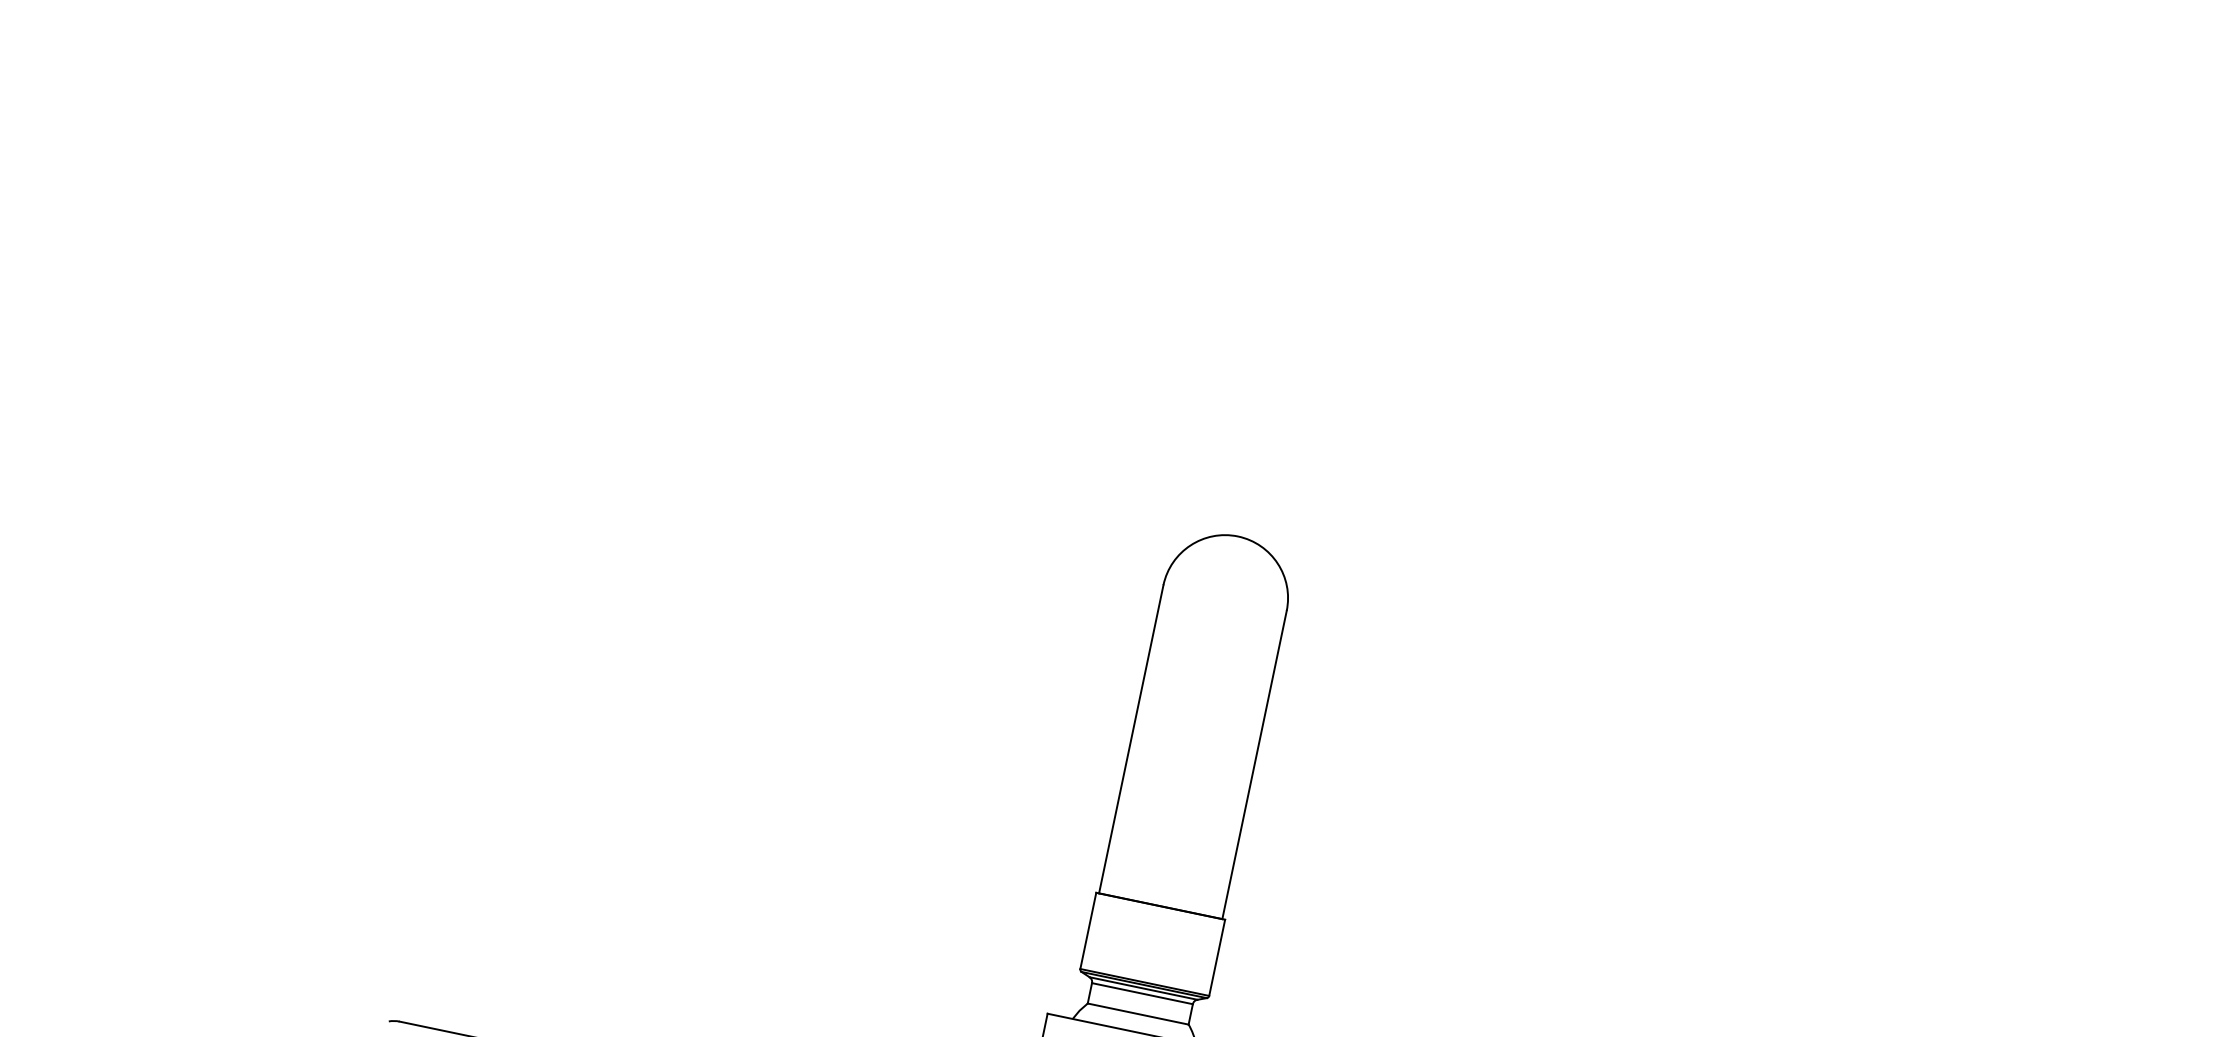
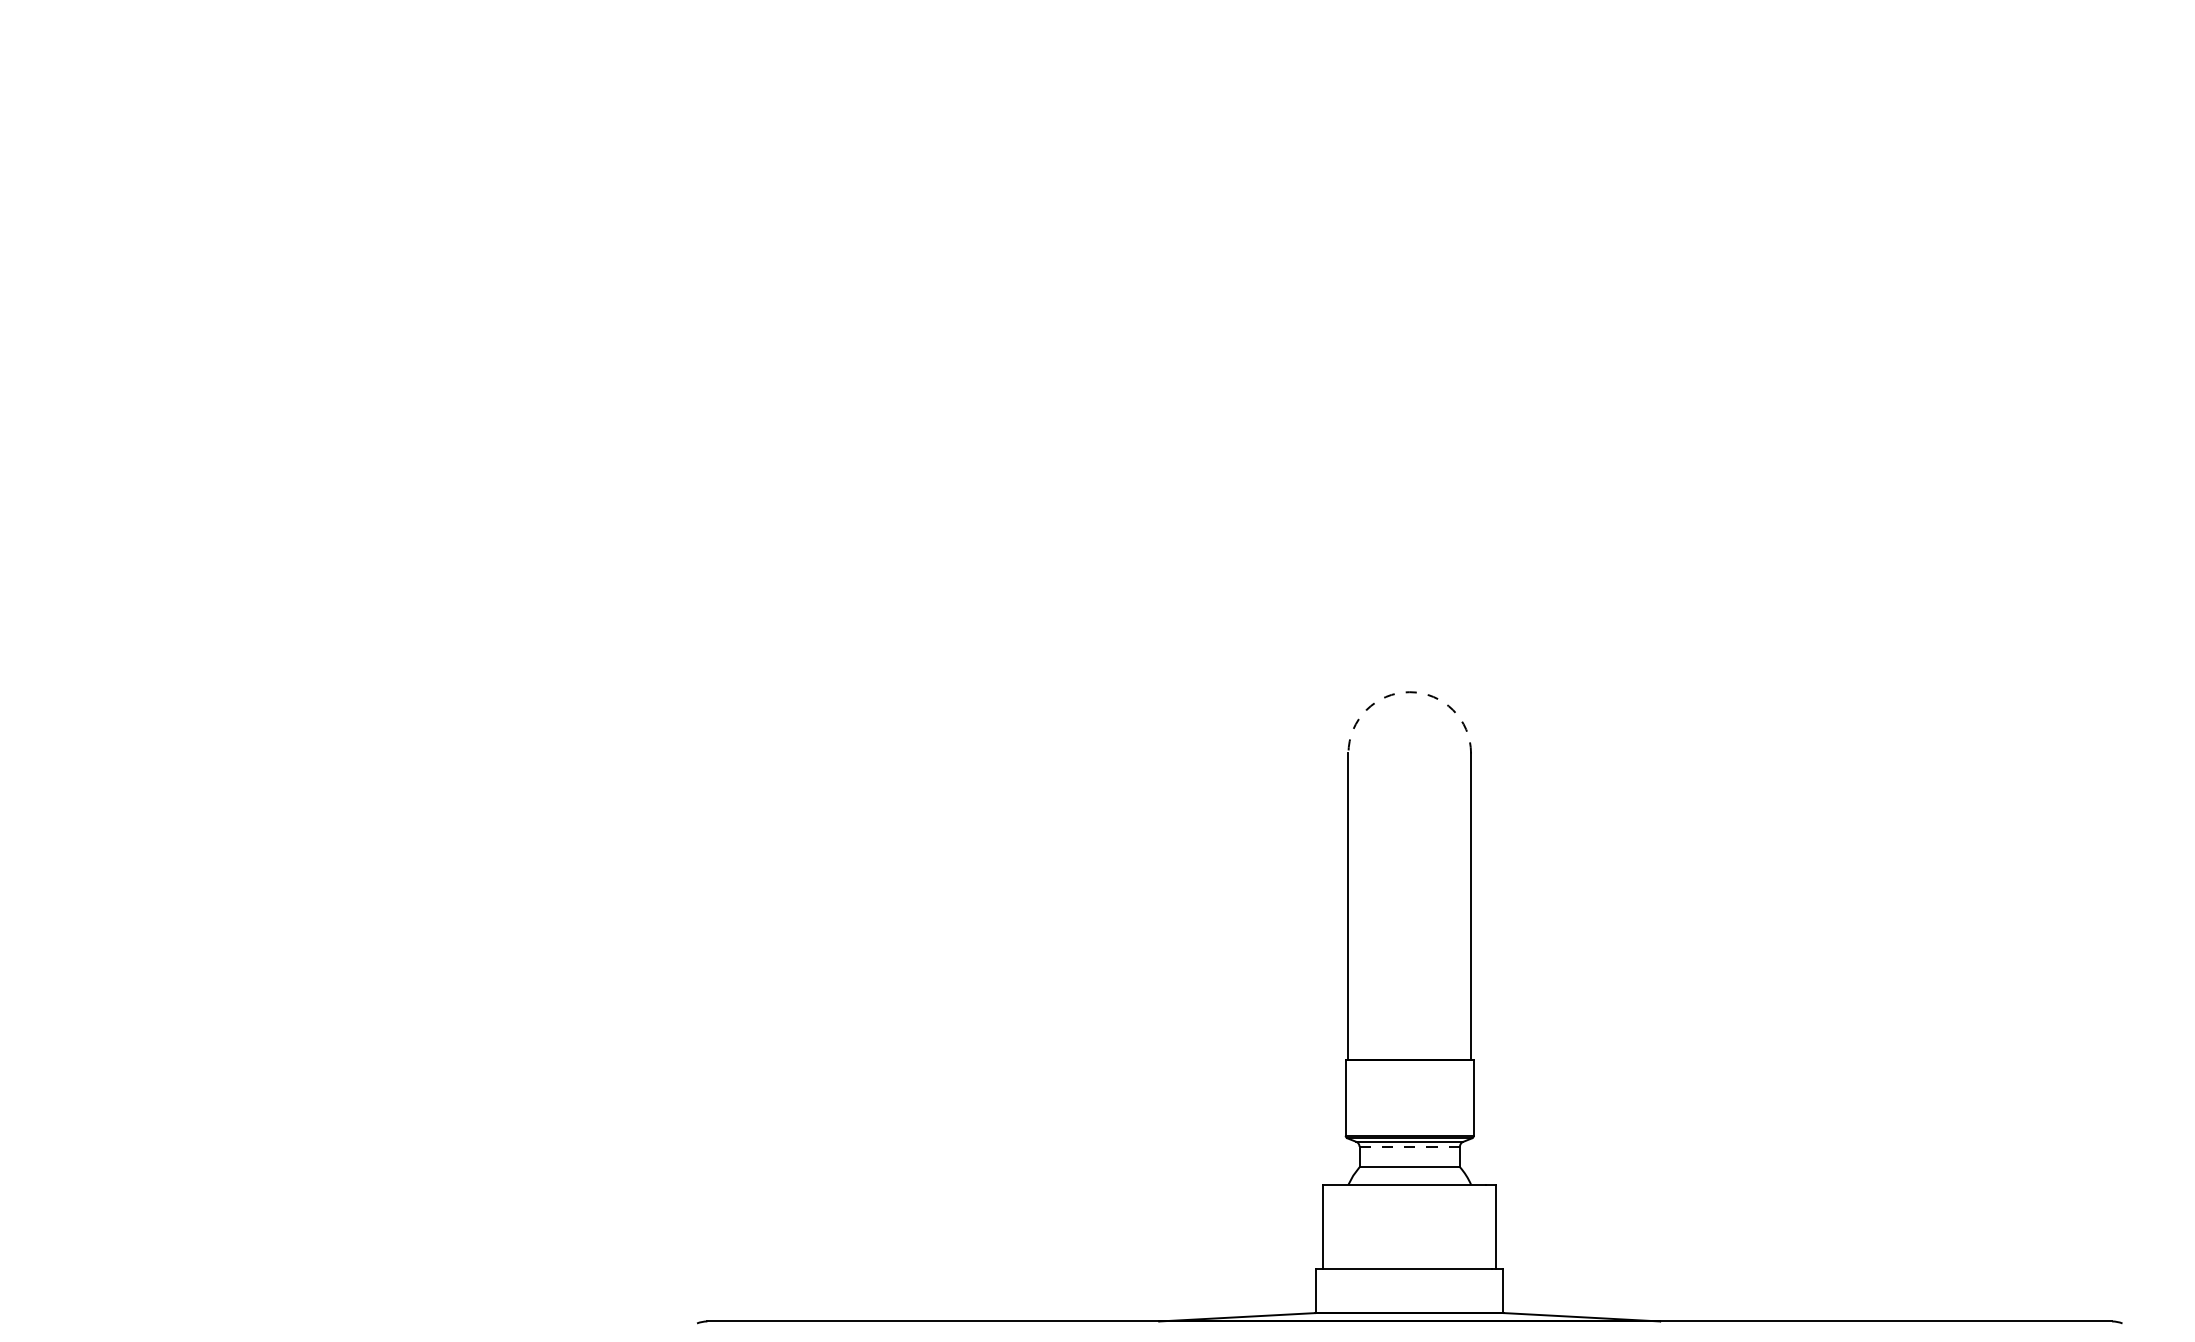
arc: (1237, 536) -> (1409, 692), solid -> dashed
line: (1143, 993) -> (1410, 1146), solid -> dashed

